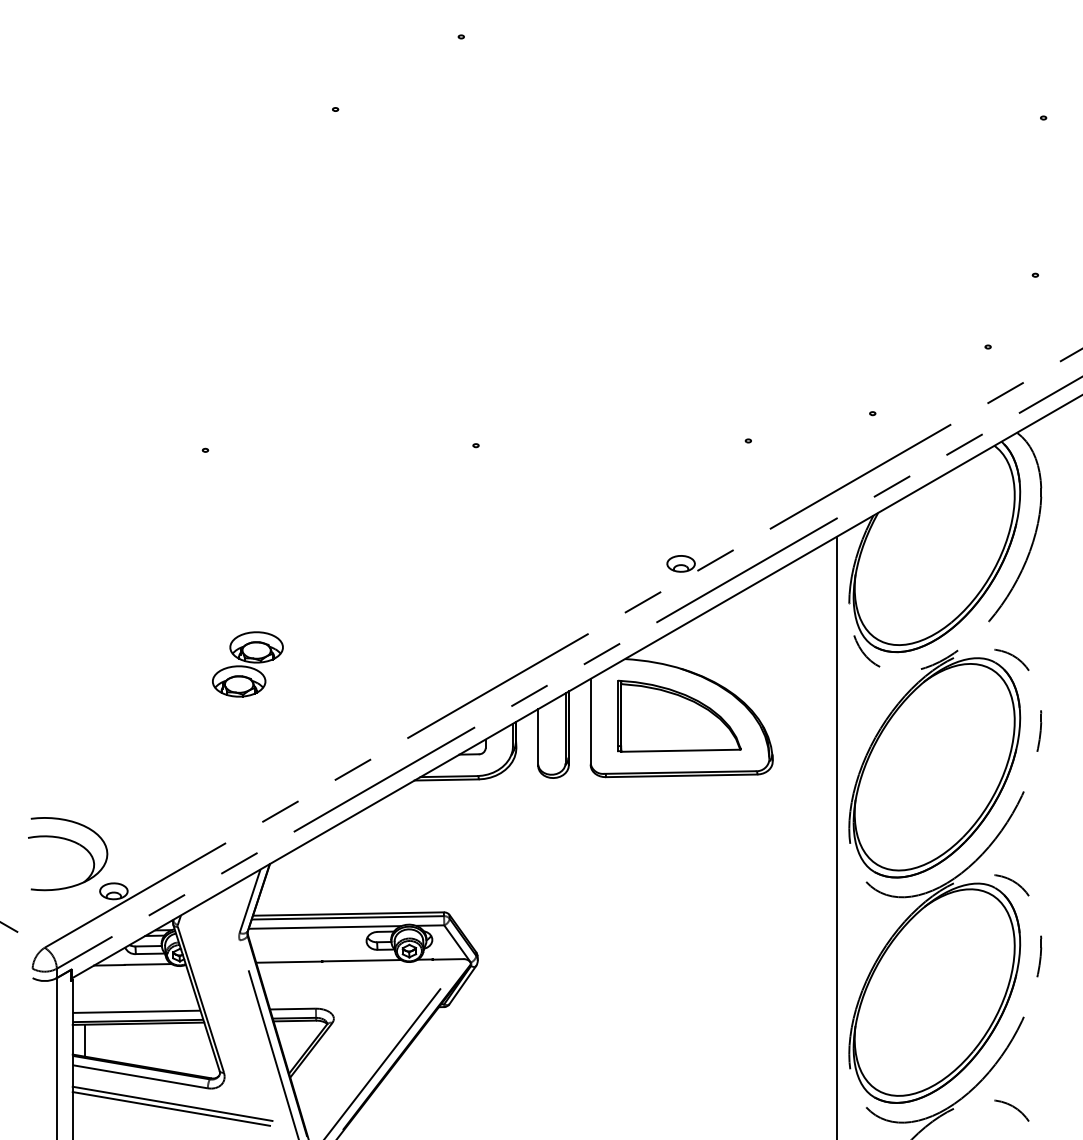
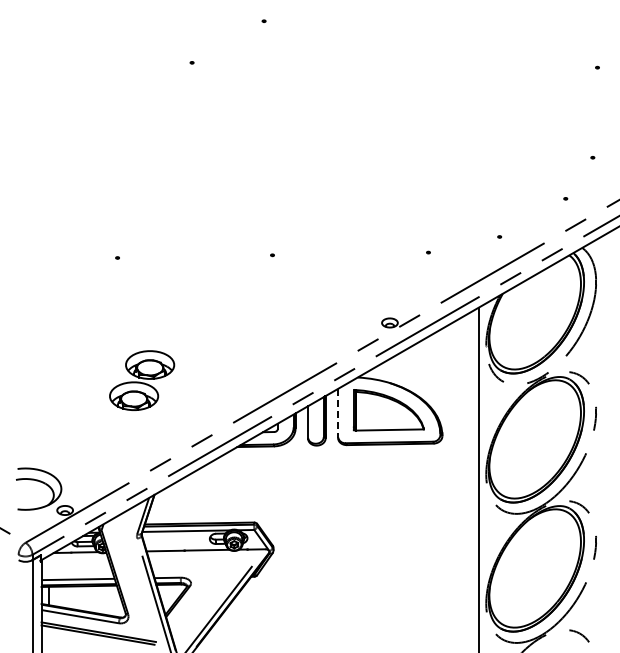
part: (247, 664) -> (141, 380), size x1.6
line: (591, 721) -> (338, 413), solid -> dashed

